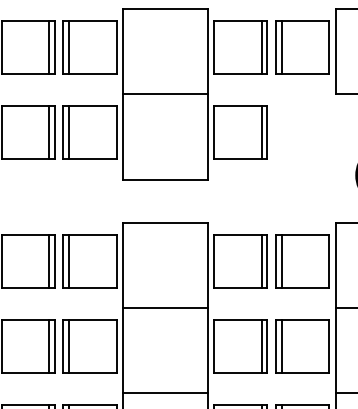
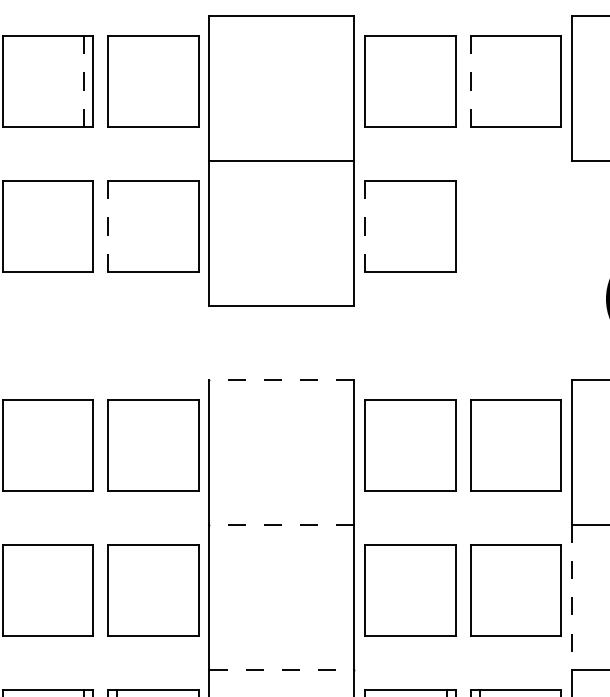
line: (49, 47) -> (84, 81), solid -> dashed
line: (68, 47) -> (116, 81), removed
line: (262, 47) -> (447, 81), removed
line: (276, 47) -> (471, 81), solid -> dashed
line: (281, 47) -> (479, 81), removed
line: (49, 132) -> (84, 225), removed
line: (63, 132) -> (108, 225), solid -> dashed
line: (68, 132) -> (116, 225), removed
line: (214, 132) -> (365, 225), solid -> dashed
line: (262, 132) -> (447, 225), removed
line: (165, 222) -> (282, 379), solid -> dashed
line: (49, 260) -> (84, 443), removed
line: (68, 260) -> (116, 443), removed
line: (262, 260) -> (447, 443), removed
line: (281, 260) -> (479, 443), removed
line: (165, 308) -> (282, 525), solid -> dashed
line: (49, 346) -> (84, 590), removed
line: (68, 346) -> (116, 590), removed
line: (262, 346) -> (447, 590), removed
line: (281, 346) -> (479, 590), removed
line: (335, 350) -> (571, 597), solid -> dashed
line: (165, 393) -> (282, 670), solid -> dashed

